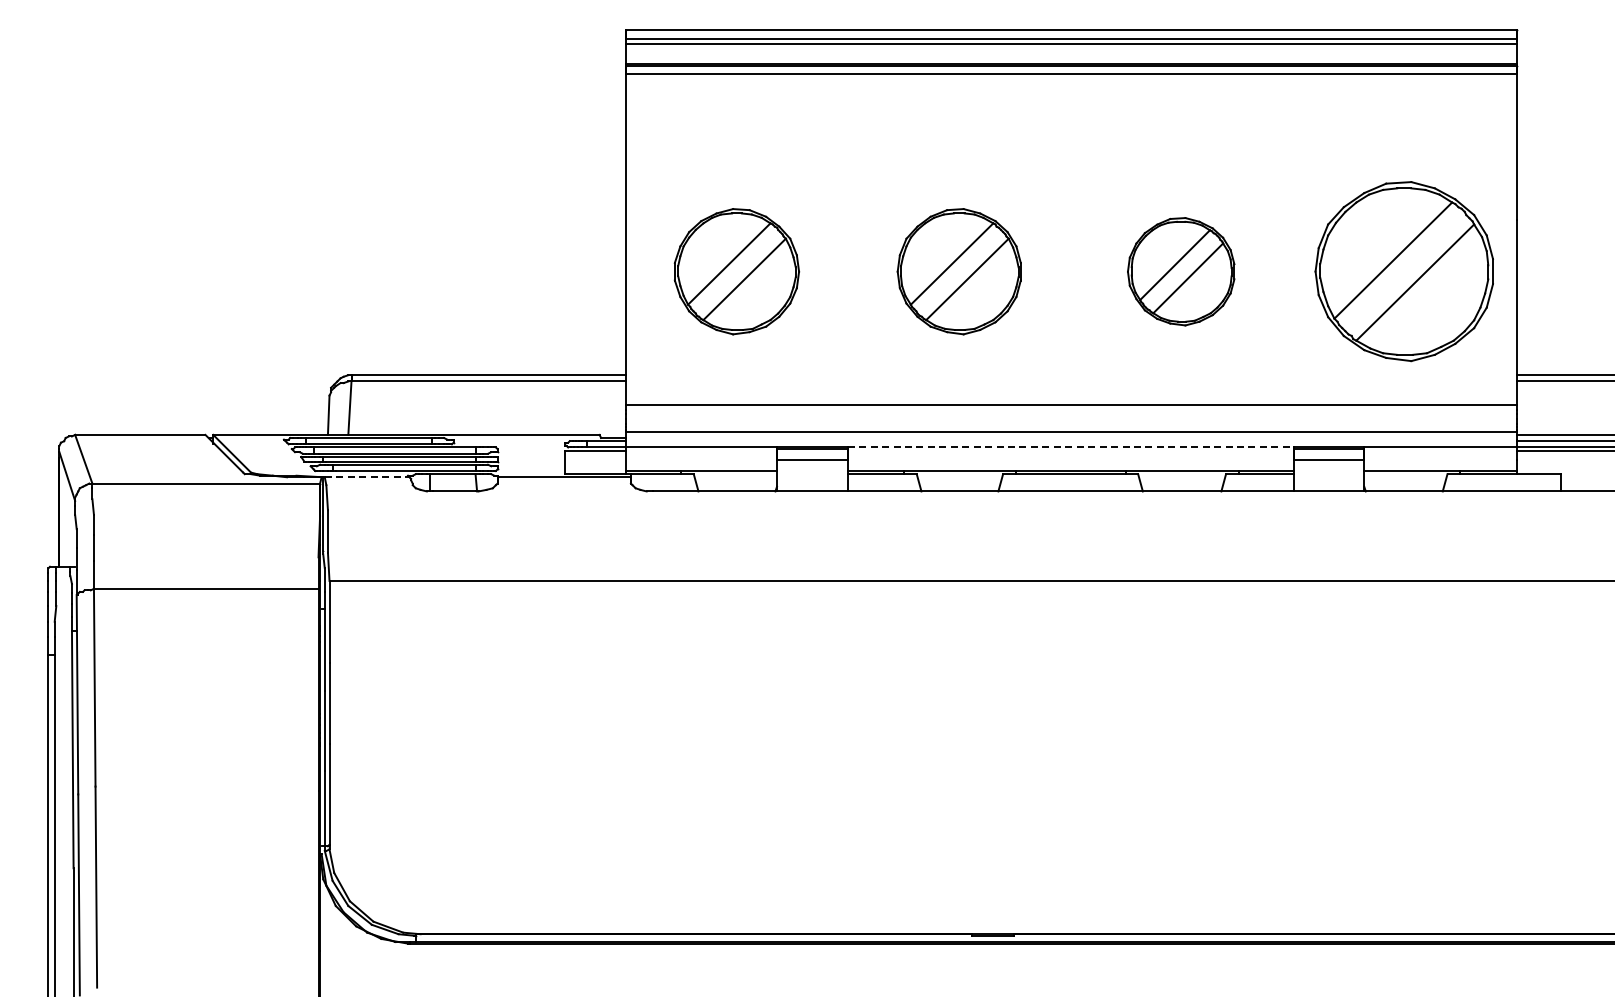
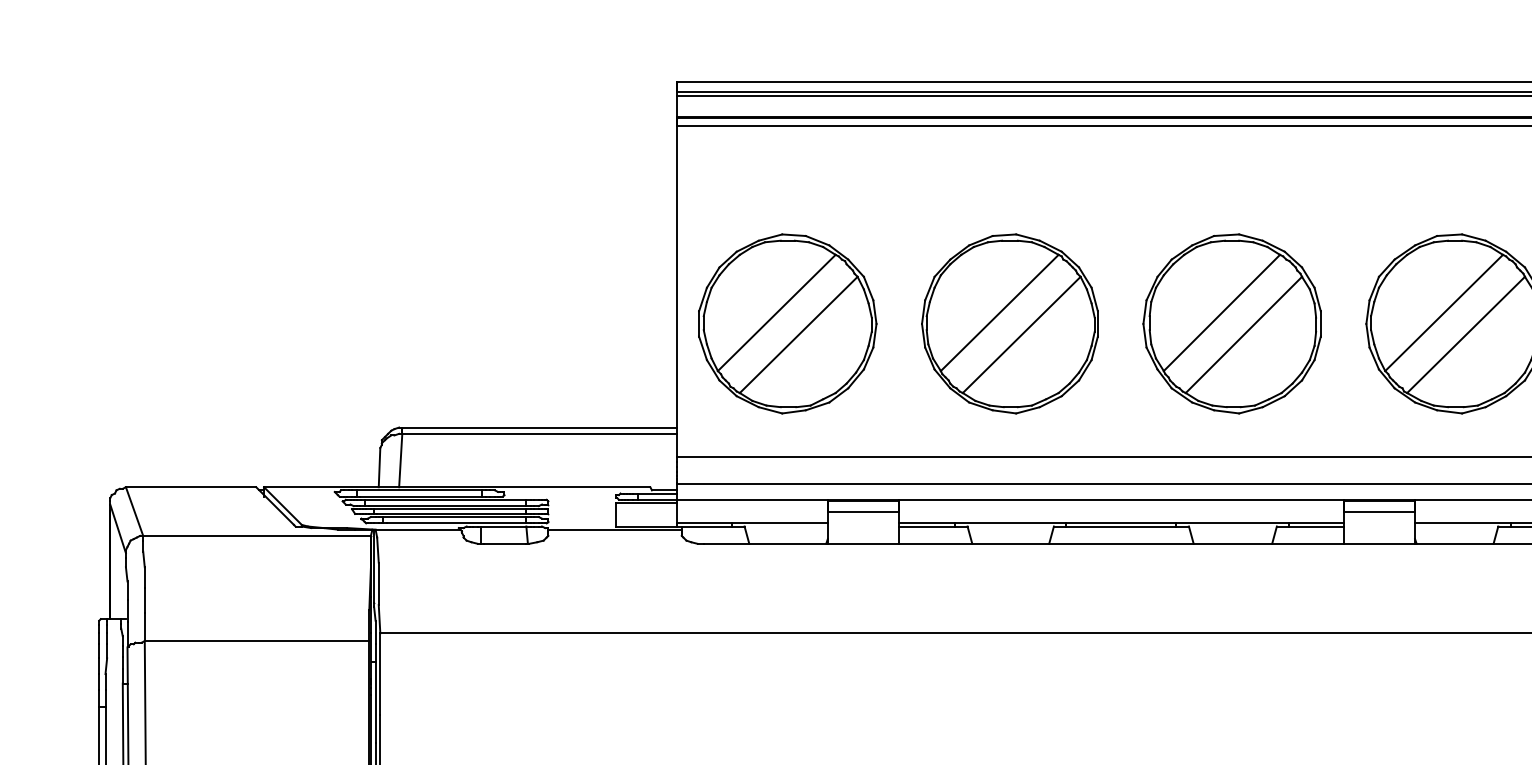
part: (736, 271) -> (787, 323), size x1.43
part: (959, 271) -> (1010, 323), size x1.43
part: (1180, 271) -> (1231, 323), size x1.67
line: (1070, 447) -> (1121, 499), dashed -> solid
line: (367, 477) -> (418, 529), dashed -> solid

